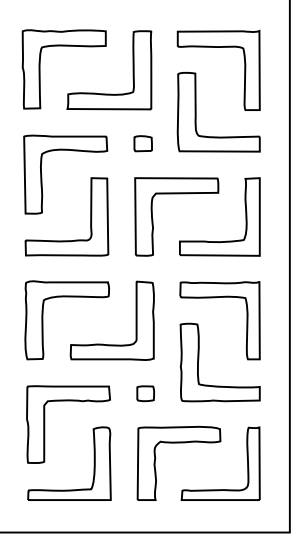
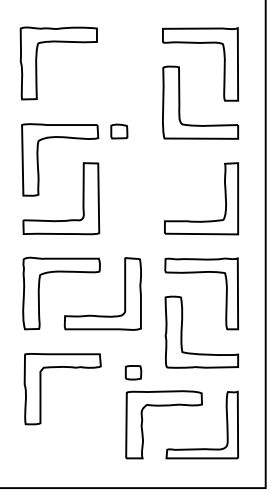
part: (132, 70) -> (121, 64), removed
part: (142, 143) -> (118, 131), moved
part: (176, 194) -> (161, 178), removed
part: (145, 393) -> (133, 372), moved
part: (93, 463) -> (85, 424), removed

